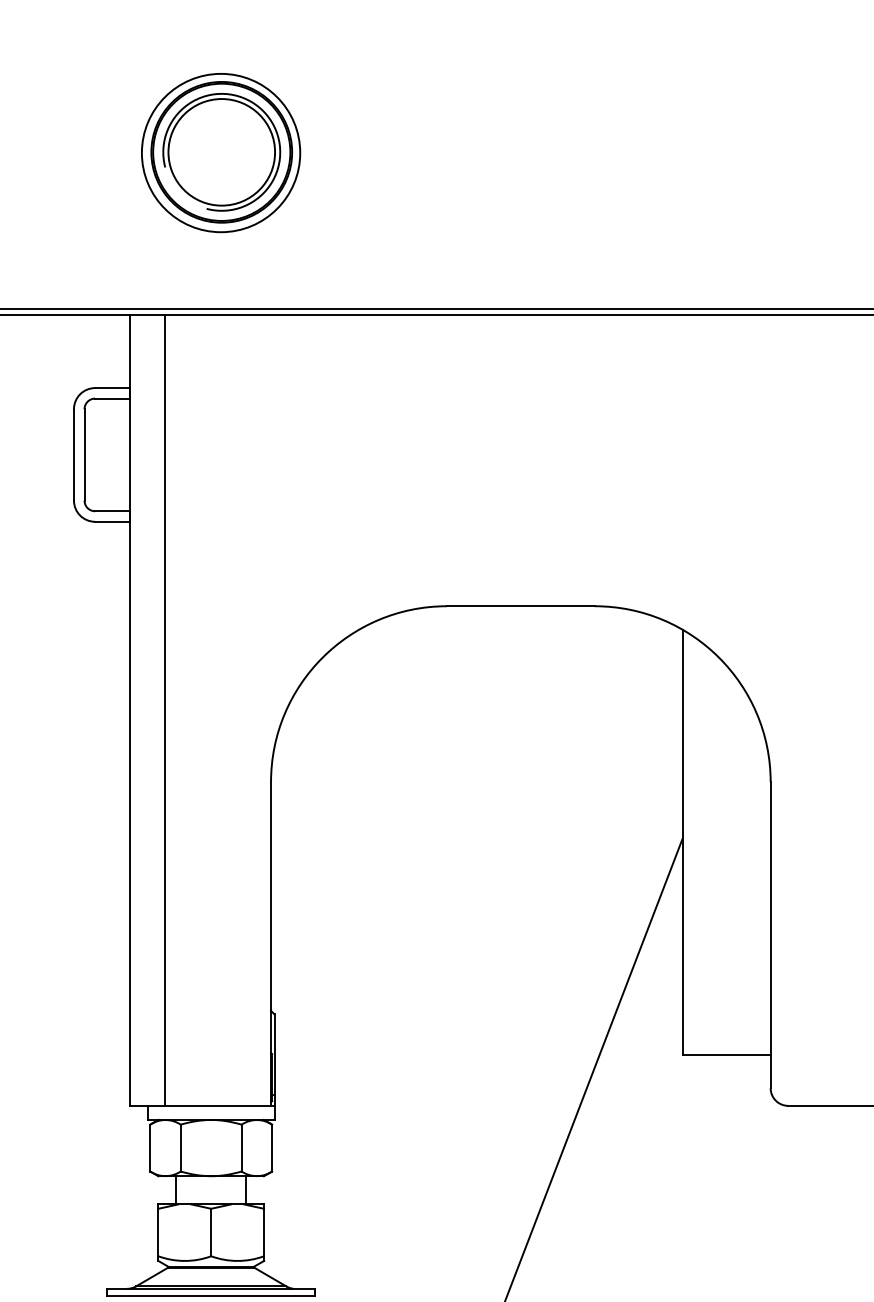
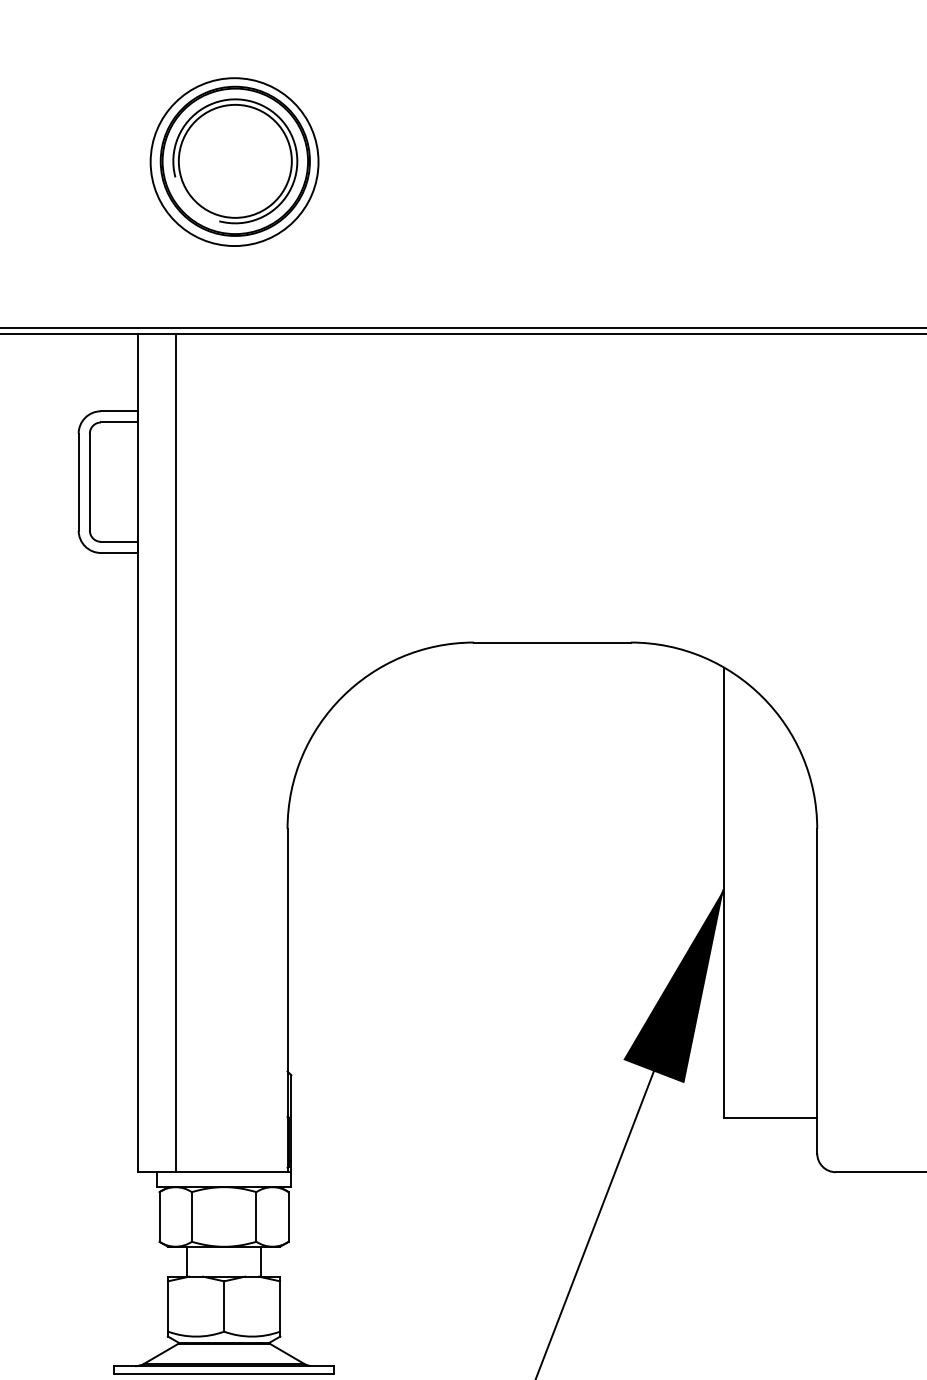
fill: (635, 929) -> (673, 985), added

